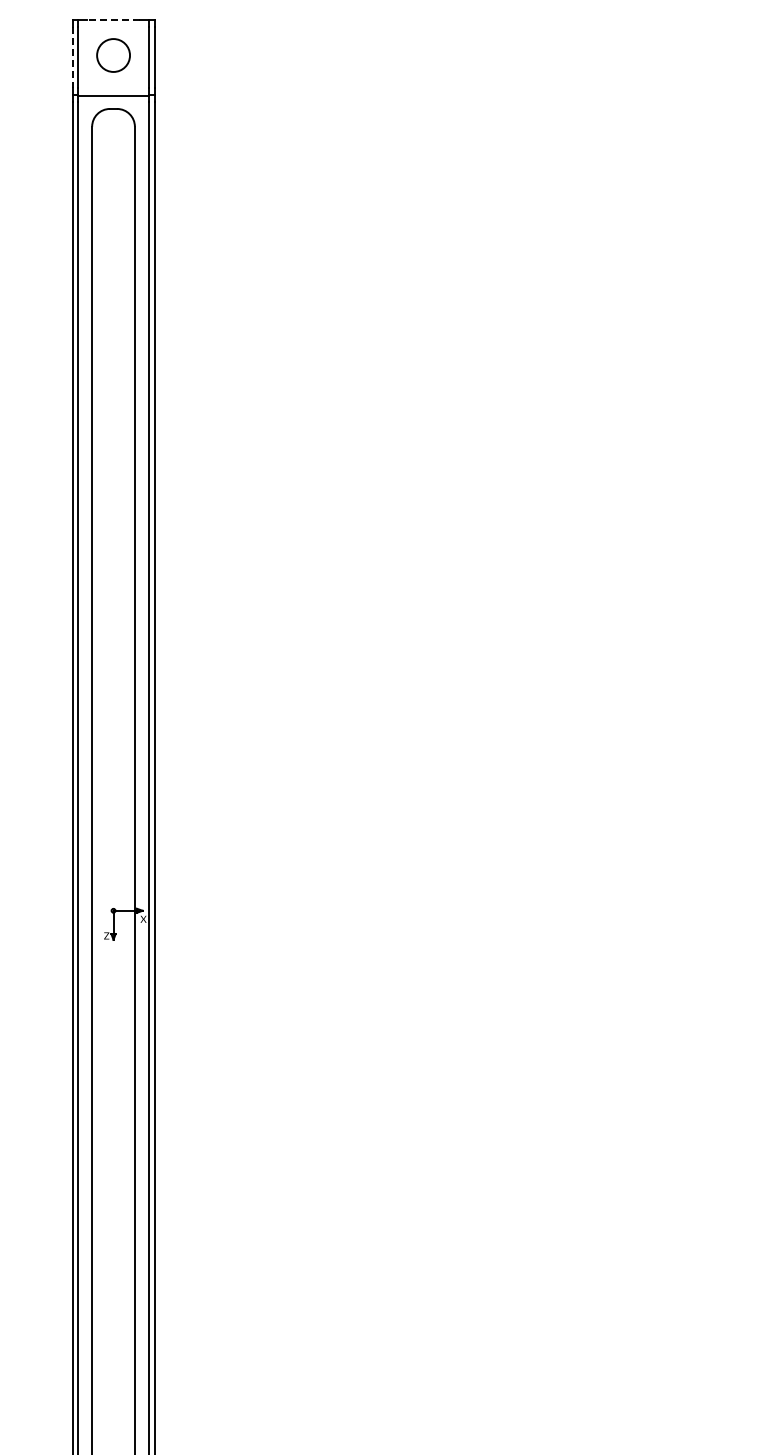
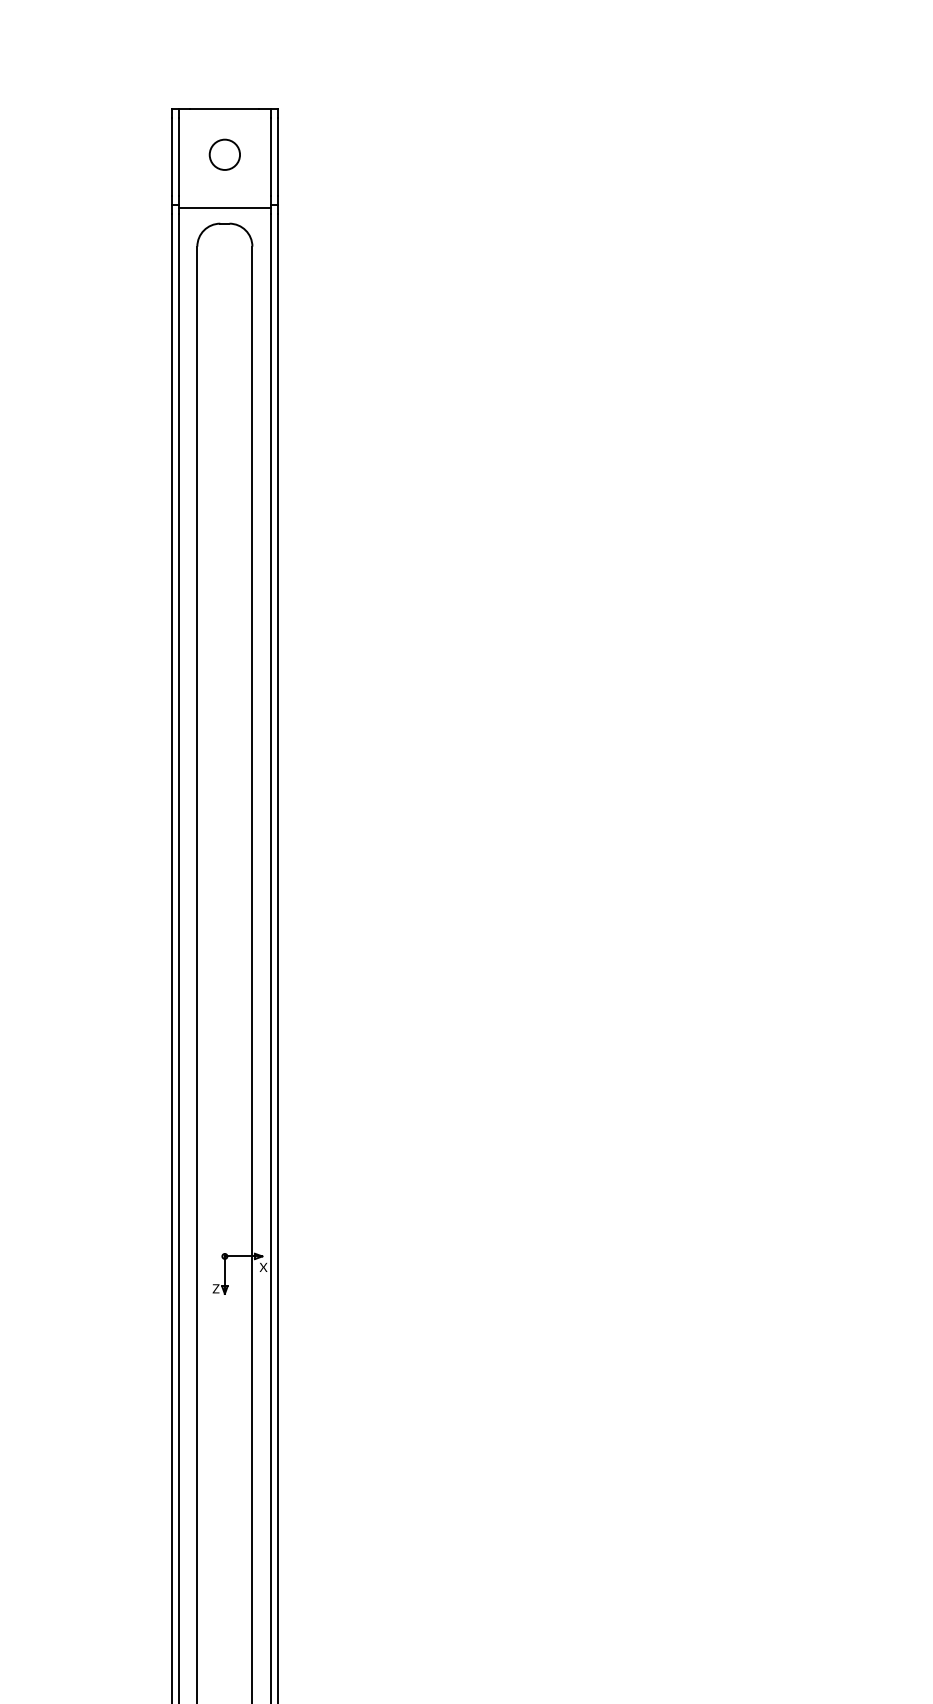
line: (113, 19) -> (224, 108), dashed -> solid
circle: (113, 55) -> (224, 154), size x0.71
line: (72, 57) -> (172, 157), dashed -> solid

